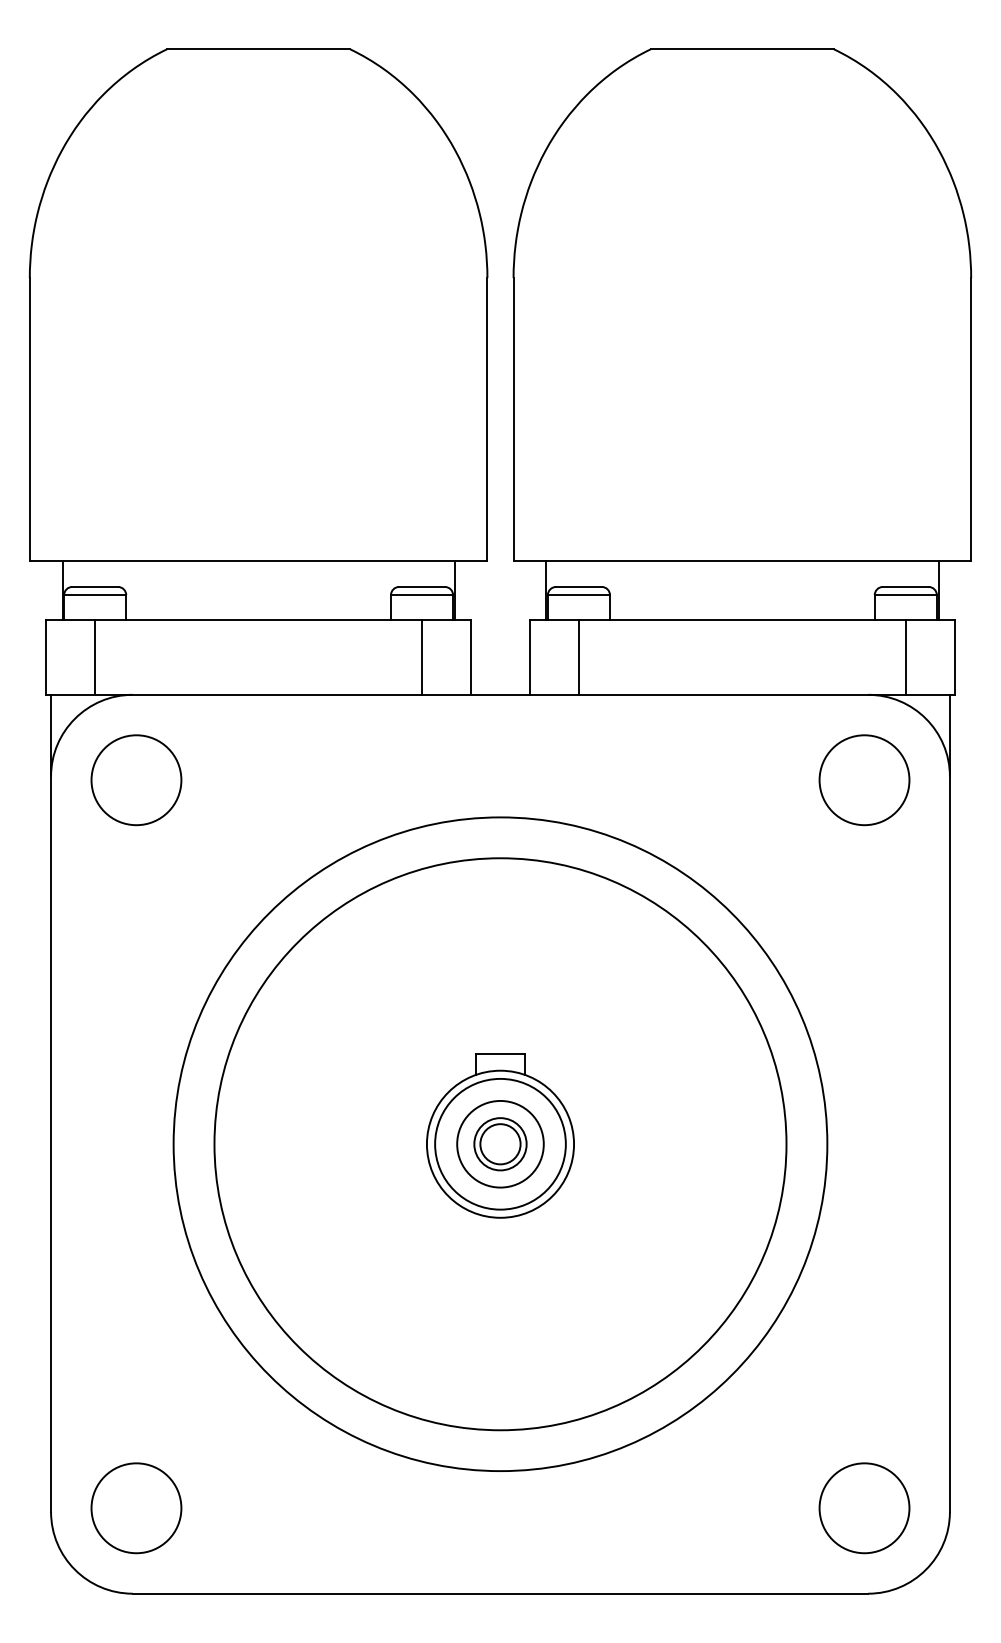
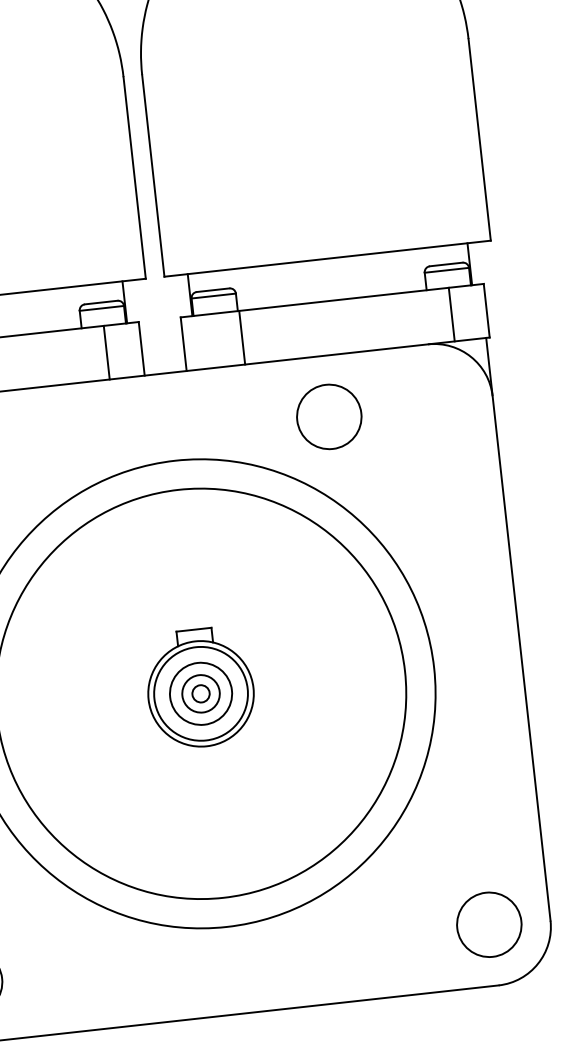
line: (578, 656) -> (241, 337), moved
circle: (864, 780) -> (329, 417), moved
circle: (500, 1144) -> (201, 694), size x0.6

